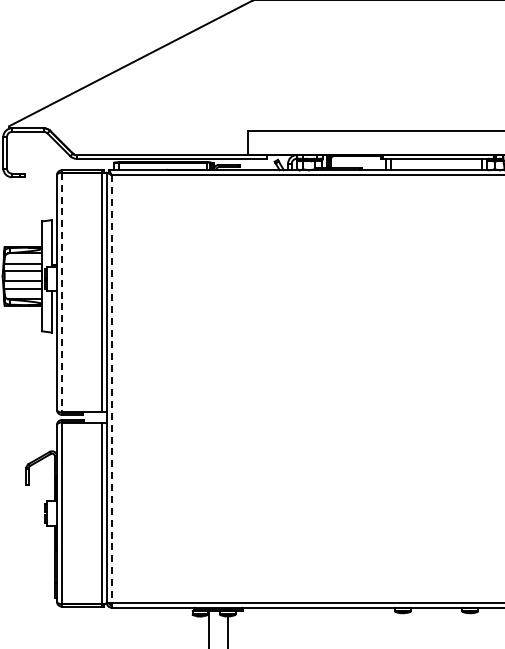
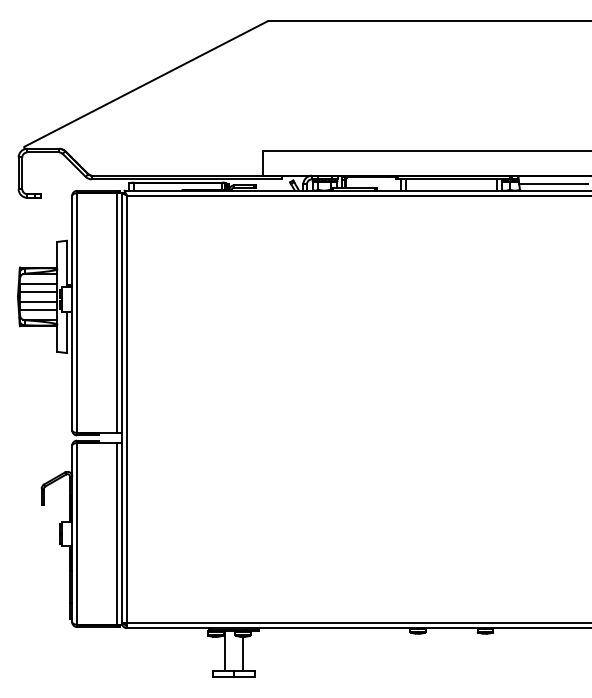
line: (62, 292) -> (77, 313), dashed -> solid
line: (111, 388) -> (126, 409), dashed -> solid

